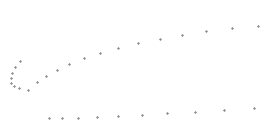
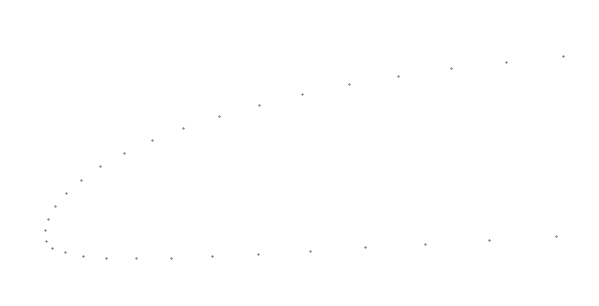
part: (13, 73) -> (51, 219), moved

